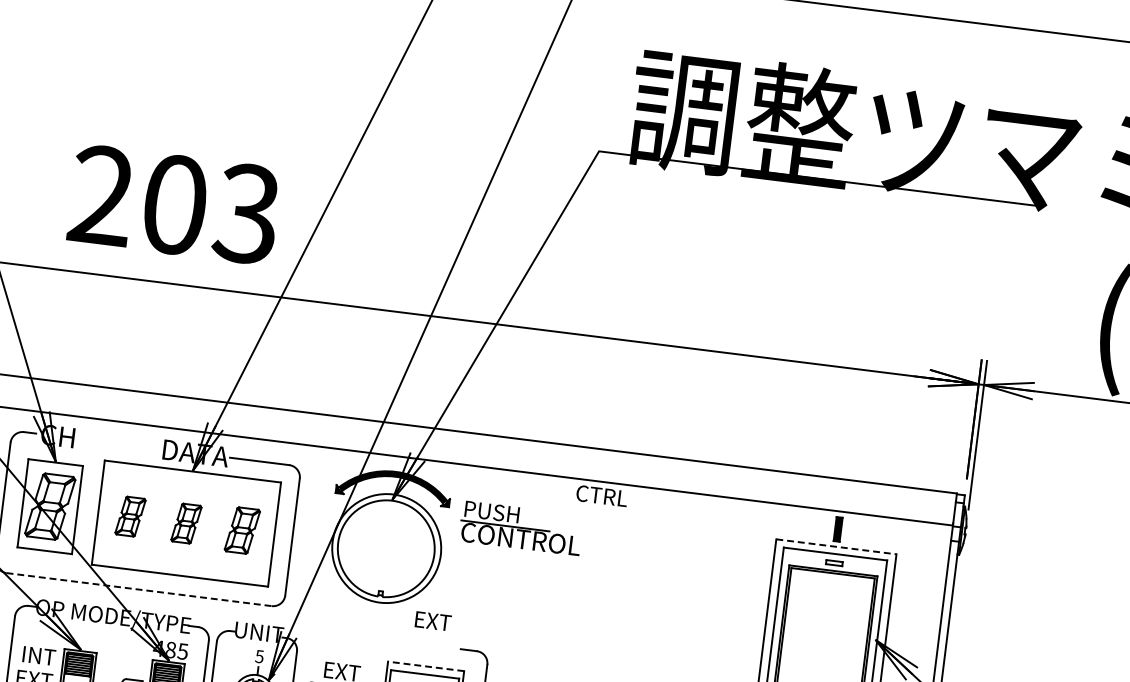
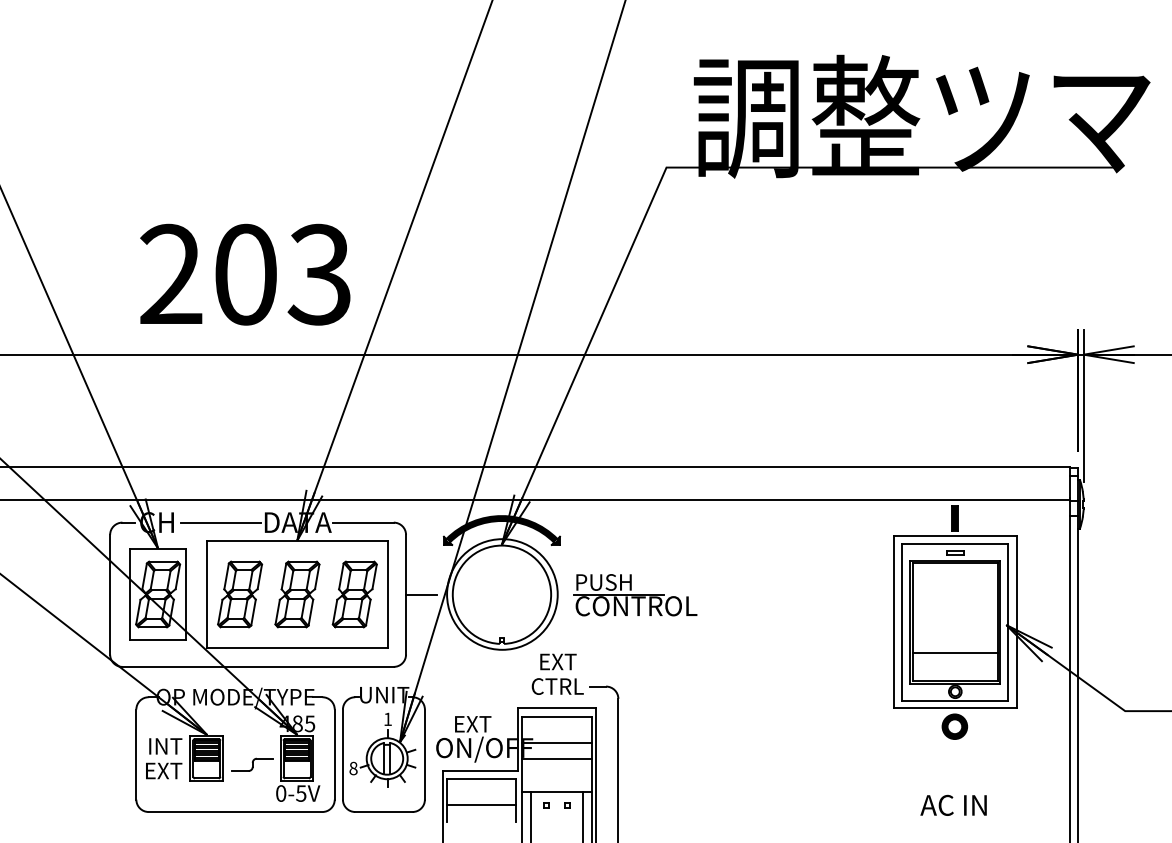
line: (119, 443) -> (220, 522), added
text: (601, 495) -> (557, 686), moved
part: (130, 516) -> (240, 594), size x1.67
part: (186, 523) -> (297, 594), size x1.67
part: (521, 528) -> (635, 595), moved
part: (242, 530) -> (354, 594), size x1.43
line: (307, 538) -> (421, 594), added
line: (836, 547) -> (955, 536), dashed -> solid
line: (139, 589) -> (258, 666), dashed -> solid
text: (259, 656) -> (387, 719), 5 -> 1
line: (821, 660) -> (954, 652), added
line: (425, 666) -> (556, 708), dashed -> solid

